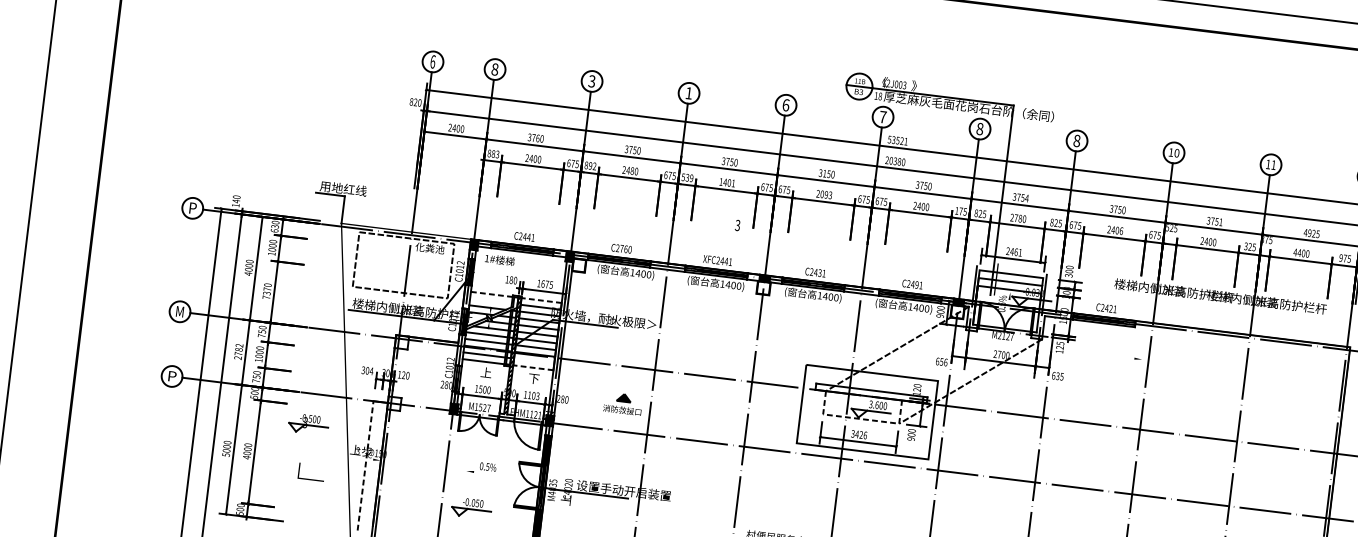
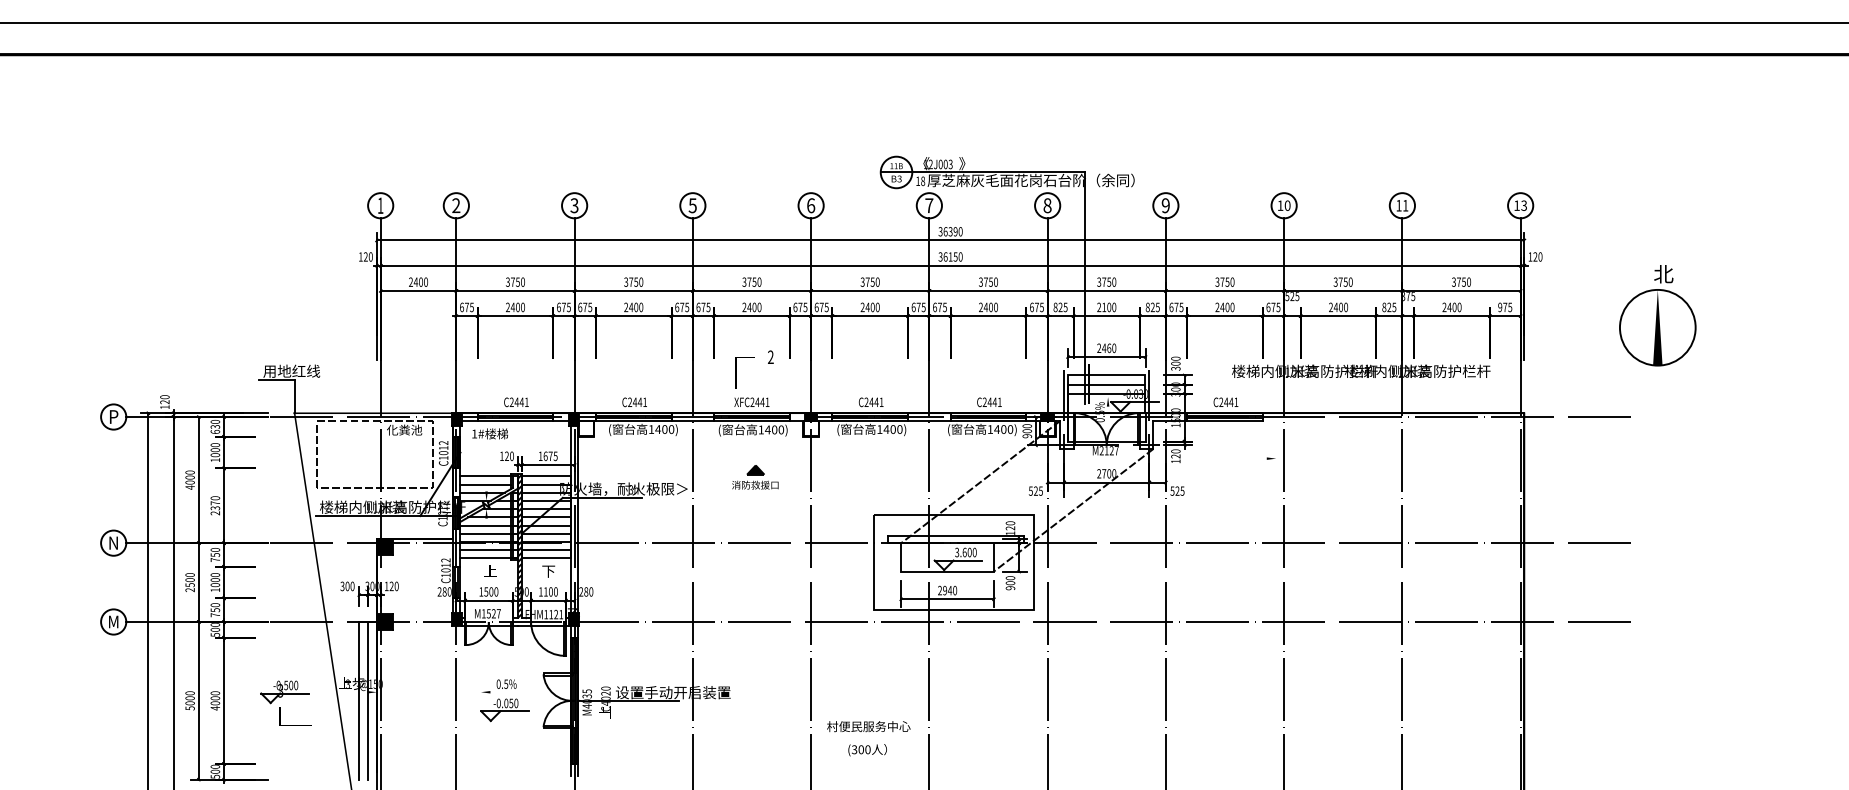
text: (432, 61) -> (380, 205), 6 -> 1
text: (495, 69) -> (456, 205), 8 -> 2
text: (688, 93) -> (692, 205), 1 -> 5
text: (411, 101) -> (360, 256), 820 -> 120
text: (537, 137) -> (517, 281), 3760 -> 3750
text: (897, 140) -> (950, 231), 53521 -> 36390
text: (1076, 140) -> (1165, 205), 8 -> 9
text: (493, 154) -> (466, 307), 883 -> 675
text: (892, 160) -> (947, 256), 20380 -> 36150
text: (590, 166) -> (585, 307), 892 -> 675
text: (632, 171) -> (636, 307), 2480 -> 2400
text: (824, 173) -> (867, 281), 3150 -> 3750
text: (687, 177) -> (703, 307), 539 -> 675
text: (726, 182) -> (751, 307), 1401 -> 2400
text: (826, 194) -> (872, 307), 2093 -> 2400
text: (1027, 197) -> (1114, 281), 3754 -> 3750
text: (235, 201) -> (164, 402), 140 -> 120
text: (956, 210) -> (1031, 307), 175 -> 675
text: (1018, 218) -> (1106, 307), 2780 -> 2100
text: (1220, 221) -> (1350, 281), 3751 -> 3750
text: (737, 225) -> (770, 357), 3 -> 2
text: (1121, 230) -> (1232, 306), 2406 -> 2400
text: (1311, 232) -> (1461, 281), 4925 -> 3750
line: (708, 234) -> (736, 372), added
text: (1246, 246) -> (1384, 307), 325 -> 825
text: (625, 249) -> (639, 402), C2760 -> C2441
text: (1020, 252) -> (1114, 348), 2461 -> 2460
text: (1295, 252) -> (1444, 307), 4400 -> 2400
text: (819, 273) -> (876, 402), C2431 -> C2441
text: (511, 279) -> (506, 455), 180 -> 120
text: (916, 285) -> (994, 402), C2491 -> C2441
line: (492, 294) -> (486, 476), dashed -> solid
text: (265, 297) -> (214, 513), 7370 -> 2370
line: (541, 300) -> (546, 476), dashed -> solid
line: (490, 301) -> (485, 484), added
text: (1111, 308) -> (1231, 401), C2421 -> C2441
text: (179, 312) -> (113, 543), M -> N
fill: (401, 341) -> (384, 546), added
text: (1060, 343) -> (1175, 451), 125 -> 120
text: (238, 350) -> (189, 580), 2782 -> 2500
line: (533, 361) -> (545, 550), added
text: (941, 361) -> (1035, 490), 656 -> 525
line: (533, 367) -> (546, 558), dashed -> solid
text: (371, 371) -> (352, 586), 304 -> 300
text: (1055, 375) -> (1174, 490), 635 -> 525
text: (172, 376) -> (113, 621), P -> M
text: (537, 395) -> (555, 591), 1103 -> 1100
fill: (394, 403) -> (384, 621), added
part: (623, 403) -> (755, 477), moved
line: (861, 419) -> (948, 571), dashed -> solid
part: (308, 424) -> (284, 692), moved
text: (859, 434) -> (947, 590), 3426 -> 2940
line: (365, 465) -> (359, 700), dashed -> solid
line: (373, 466) -> (368, 700), added
part: (471, 508) -> (504, 710), moved

